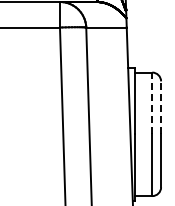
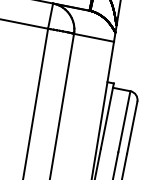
line: (152, 103) -> (124, 121), dashed -> solid
line: (161, 107) -> (132, 127), dashed -> solid

